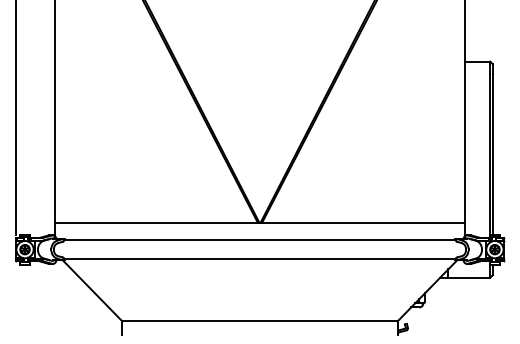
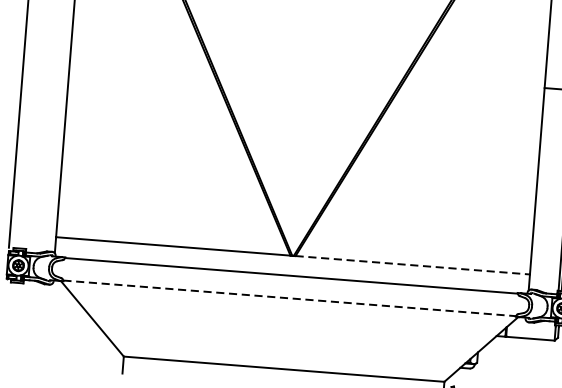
line: (363, 222) -> (412, 265), solid -> dashed
line: (260, 259) -> (290, 298), solid -> dashed

